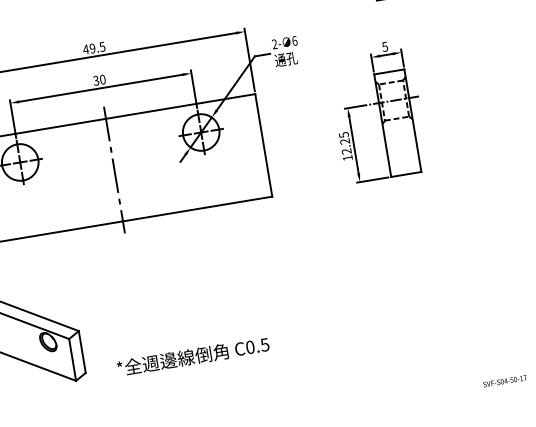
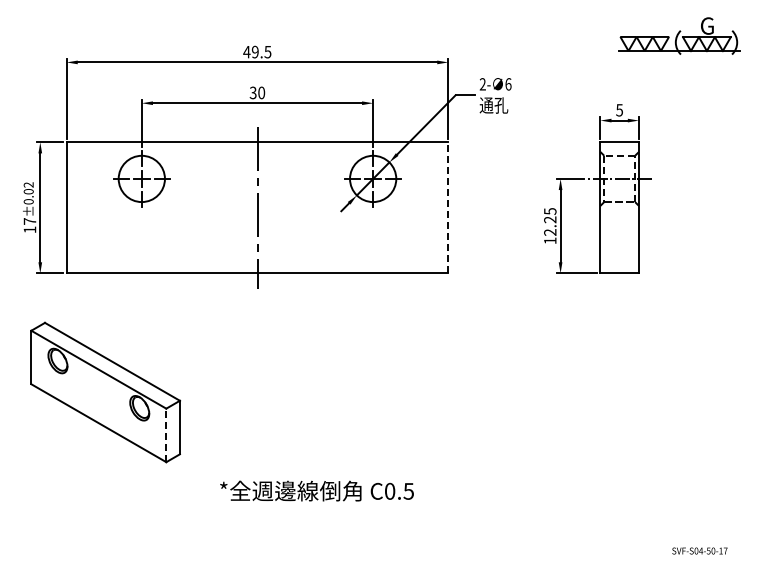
line: (263, 145) -> (448, 207), solid -> dashed
text: (192, 356) -> (316, 490), moved
line: (72, 359) -> (166, 435), solid -> dashed

